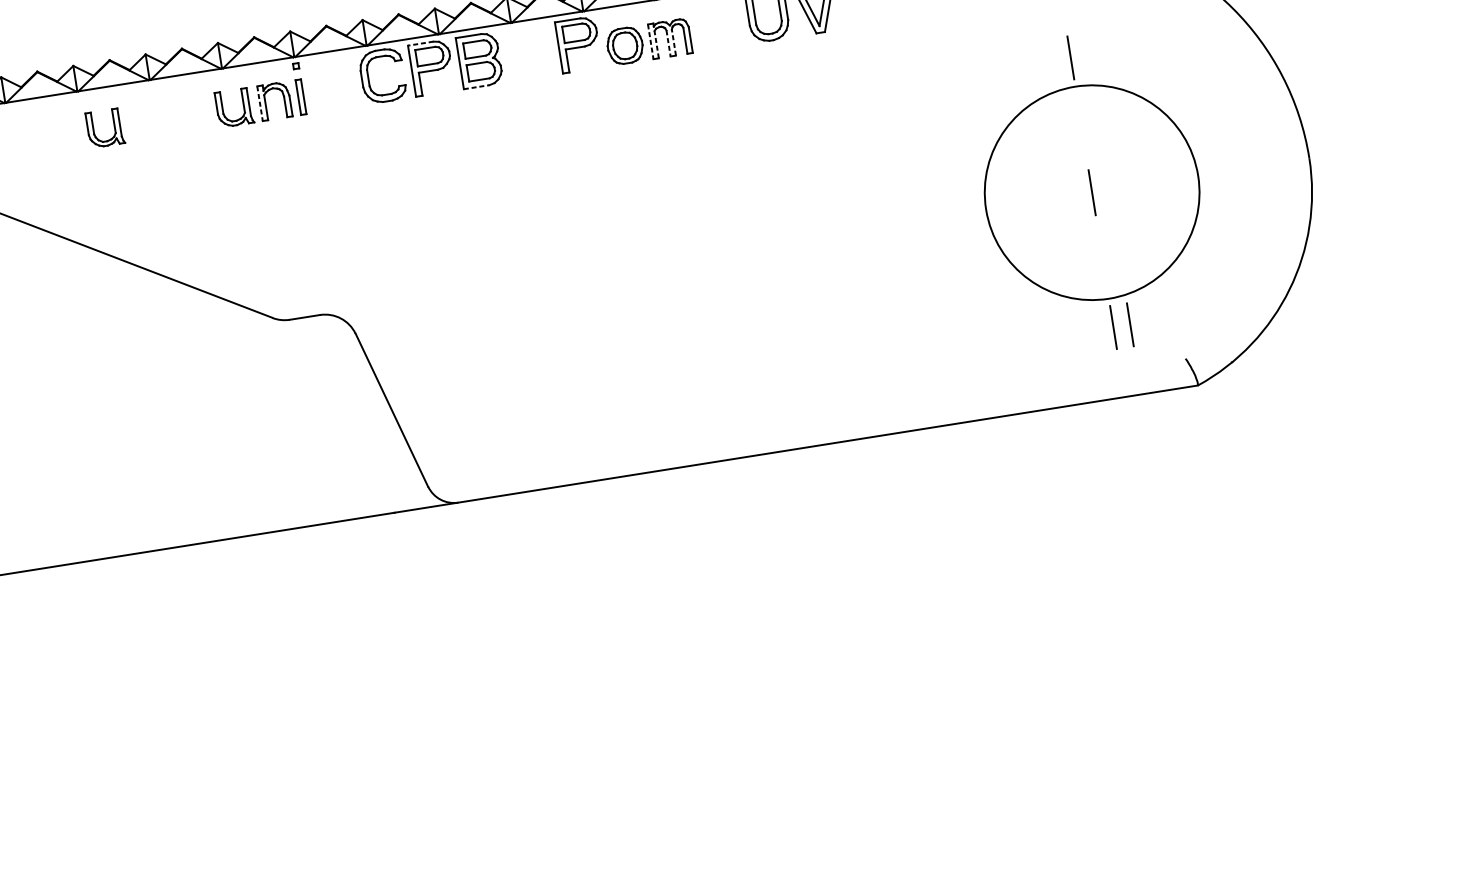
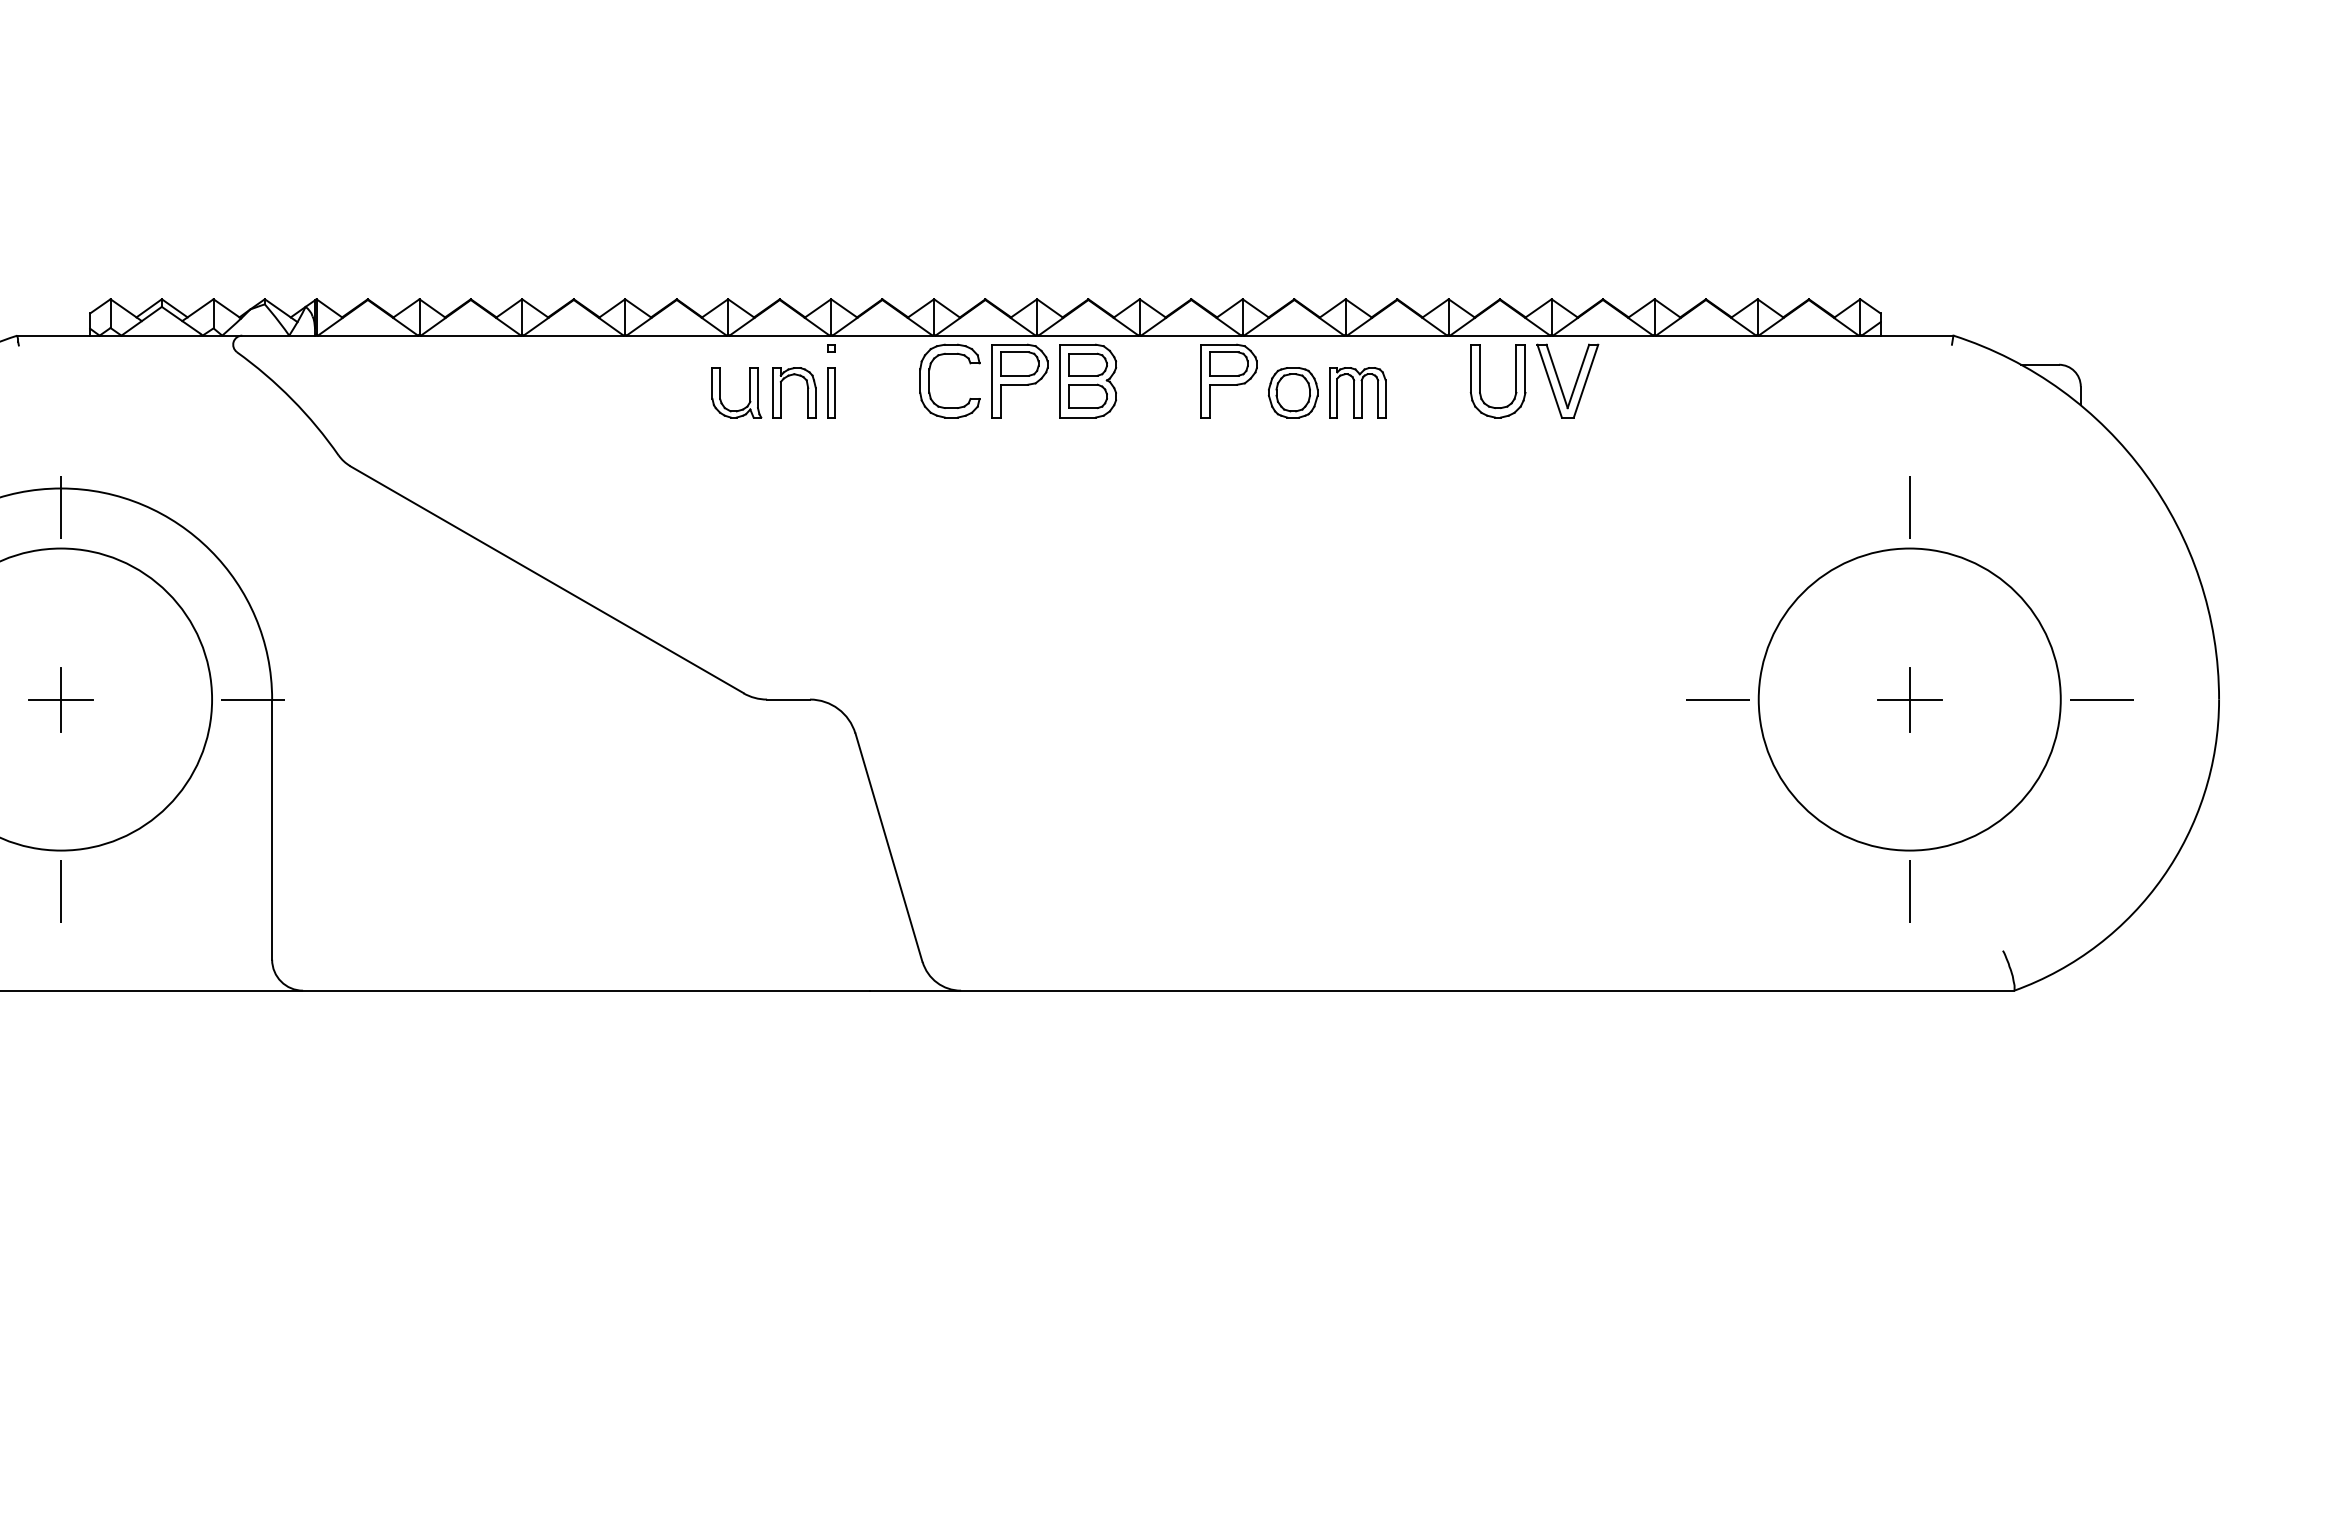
line: (650, 41) -> (1329, 392), dashed -> solid
line: (673, 42) -> (1361, 398), dashed -> solid
line: (420, 43) -> (1009, 344), dashed -> solid
line: (668, 43) -> (1354, 398), dashed -> solid
line: (656, 44) -> (1337, 397), dashed -> solid
line: (477, 87) -> (1078, 417), dashed -> solid
line: (260, 103) -> (773, 392), dashed -> solid
part: (114, 126) -> (565, 392), removed
line: (1226, 171) -> (2101, 699), added
line: (1091, 192) -> (1909, 699), added
line: (957, 214) -> (1717, 699), added
line: (1130, 324) -> (1933, 891), removed

